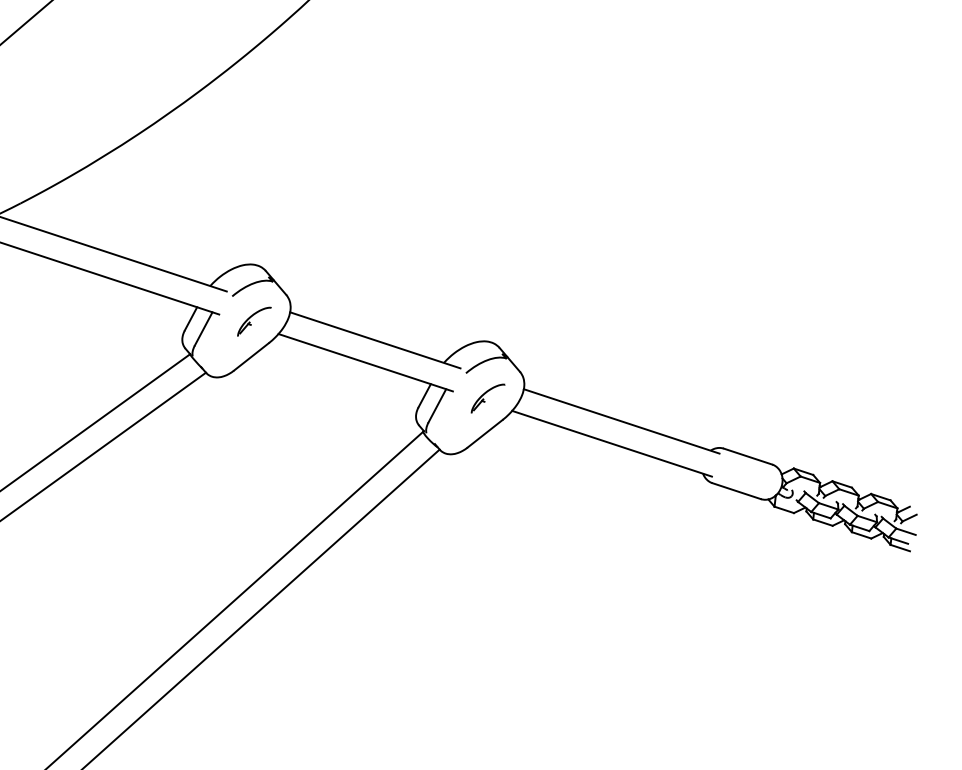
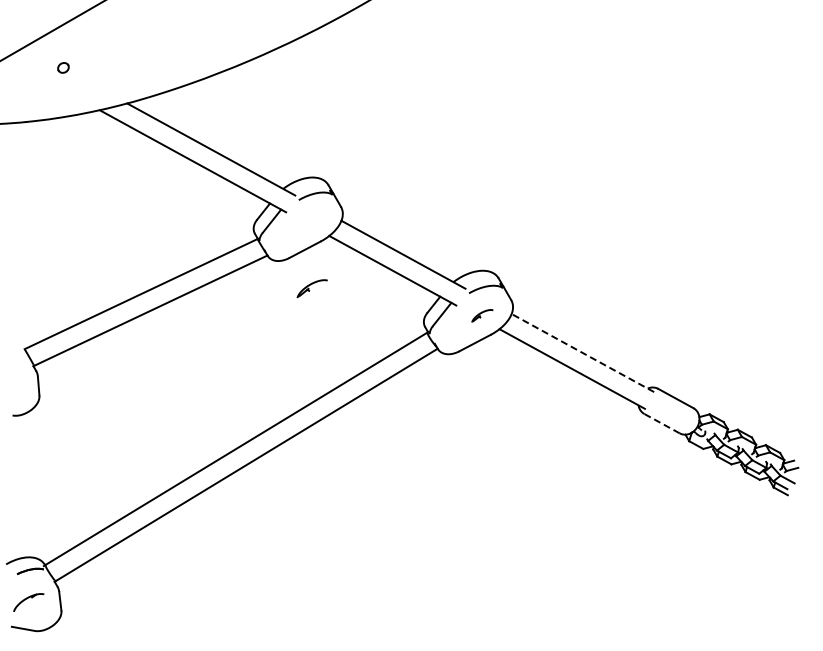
part: (253, 321) -> (311, 288), moved
part: (487, 397) -> (482, 315), size x0.7
line: (621, 420) -> (582, 352), solid -> dashed
line: (735, 491) -> (661, 423), solid -> dashed

